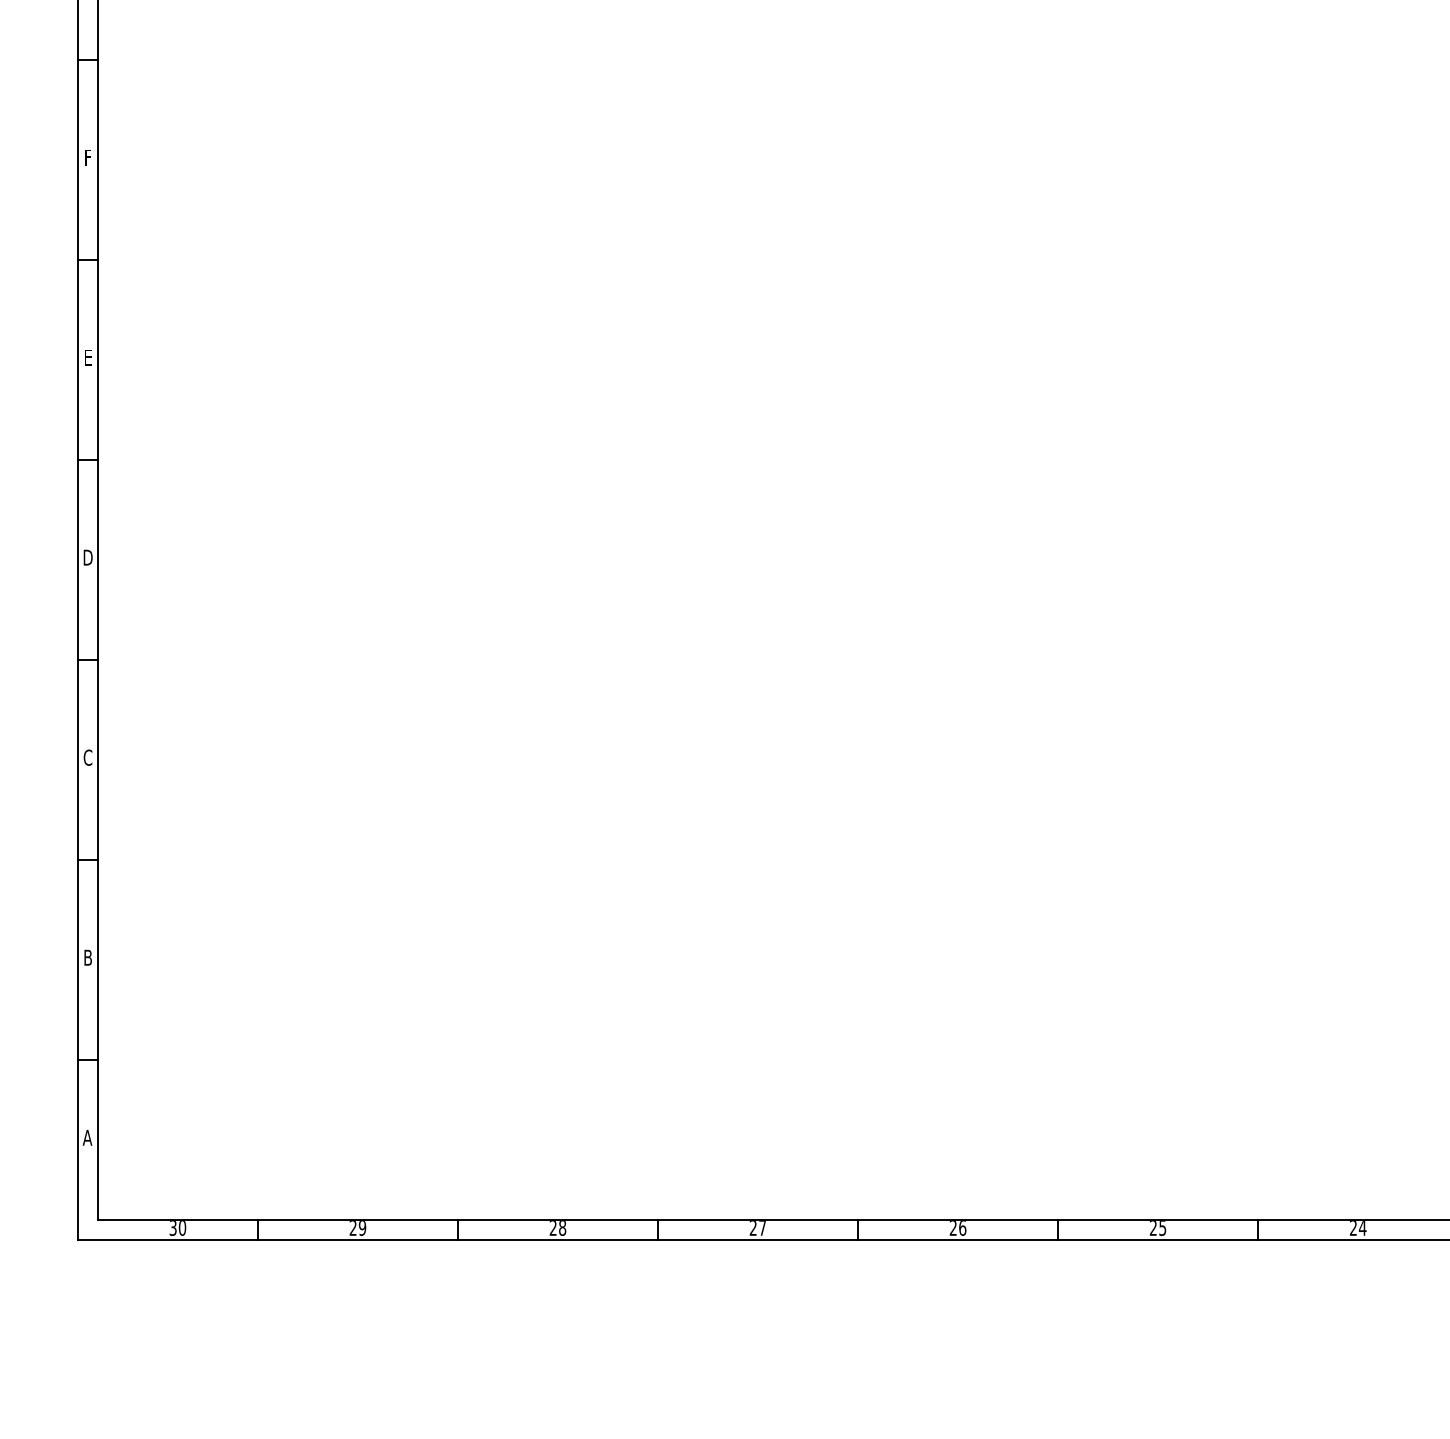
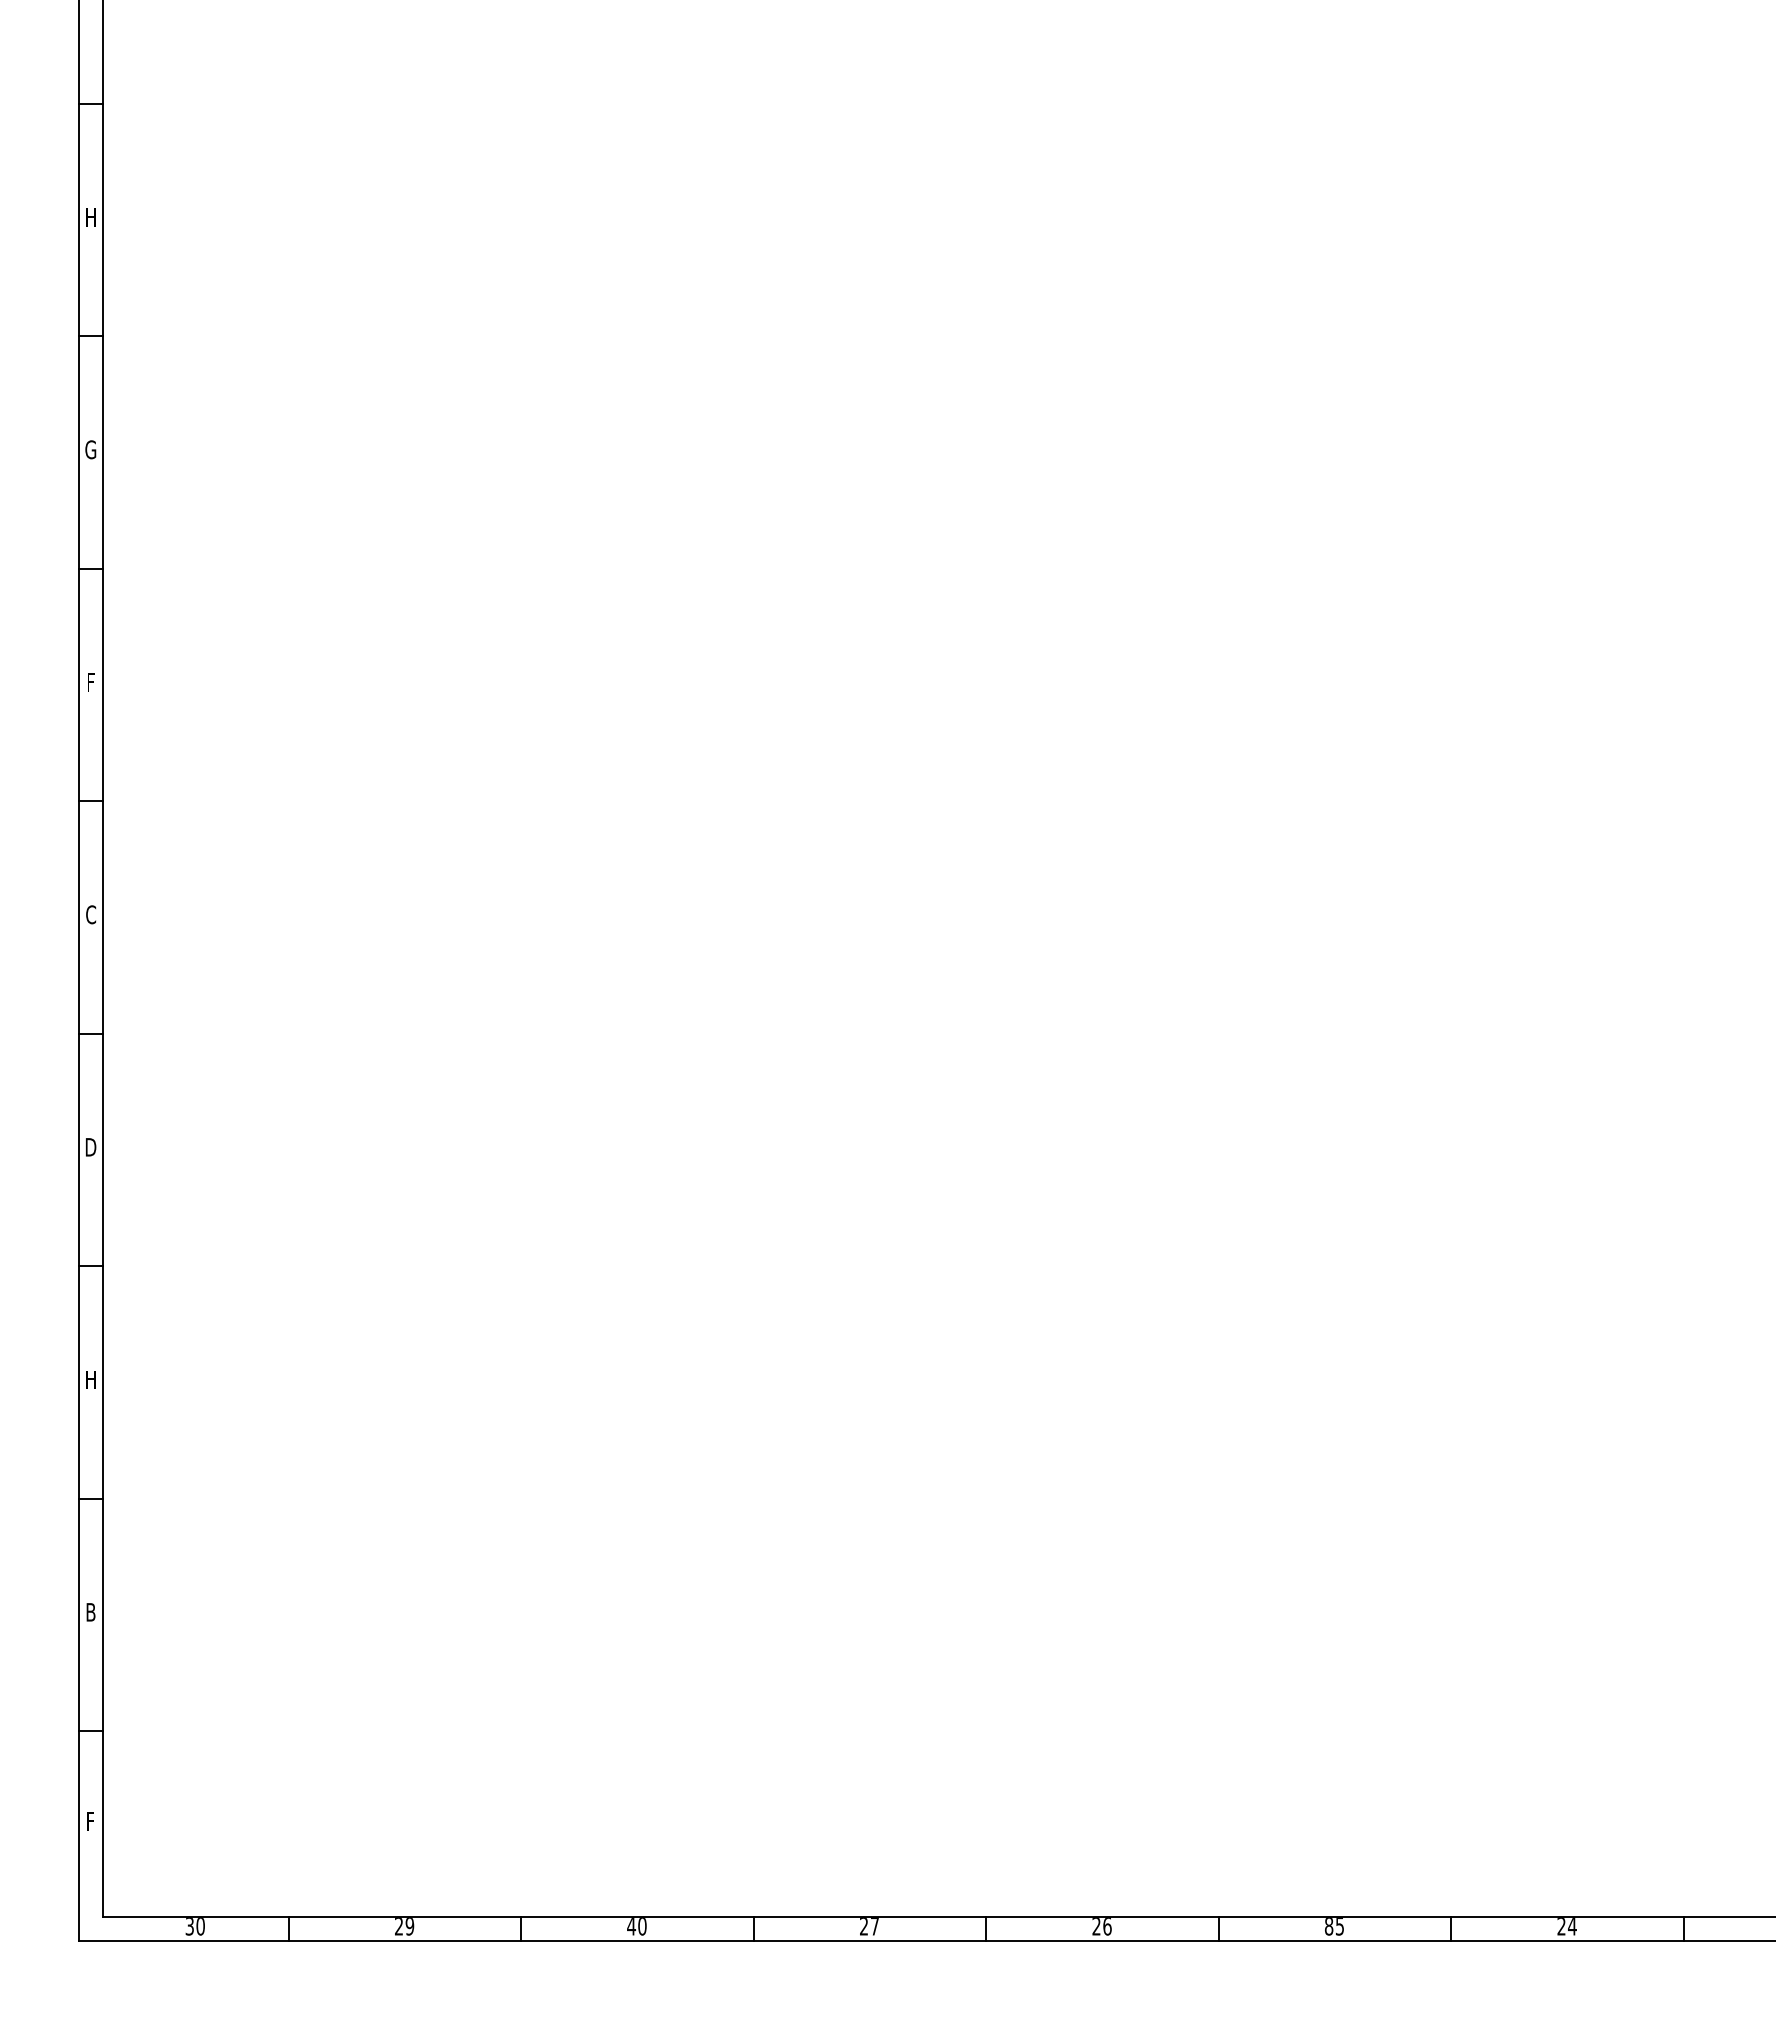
text: (88, 357) -> (91, 914), E -> C
text: (87, 757) -> (90, 1379), C -> H
text: (86, 1137) -> (89, 1821), A -> F
text: (557, 1228) -> (636, 1926), 28 -> 40
text: (1152, 1228) -> (1328, 1926), 25 -> 85

